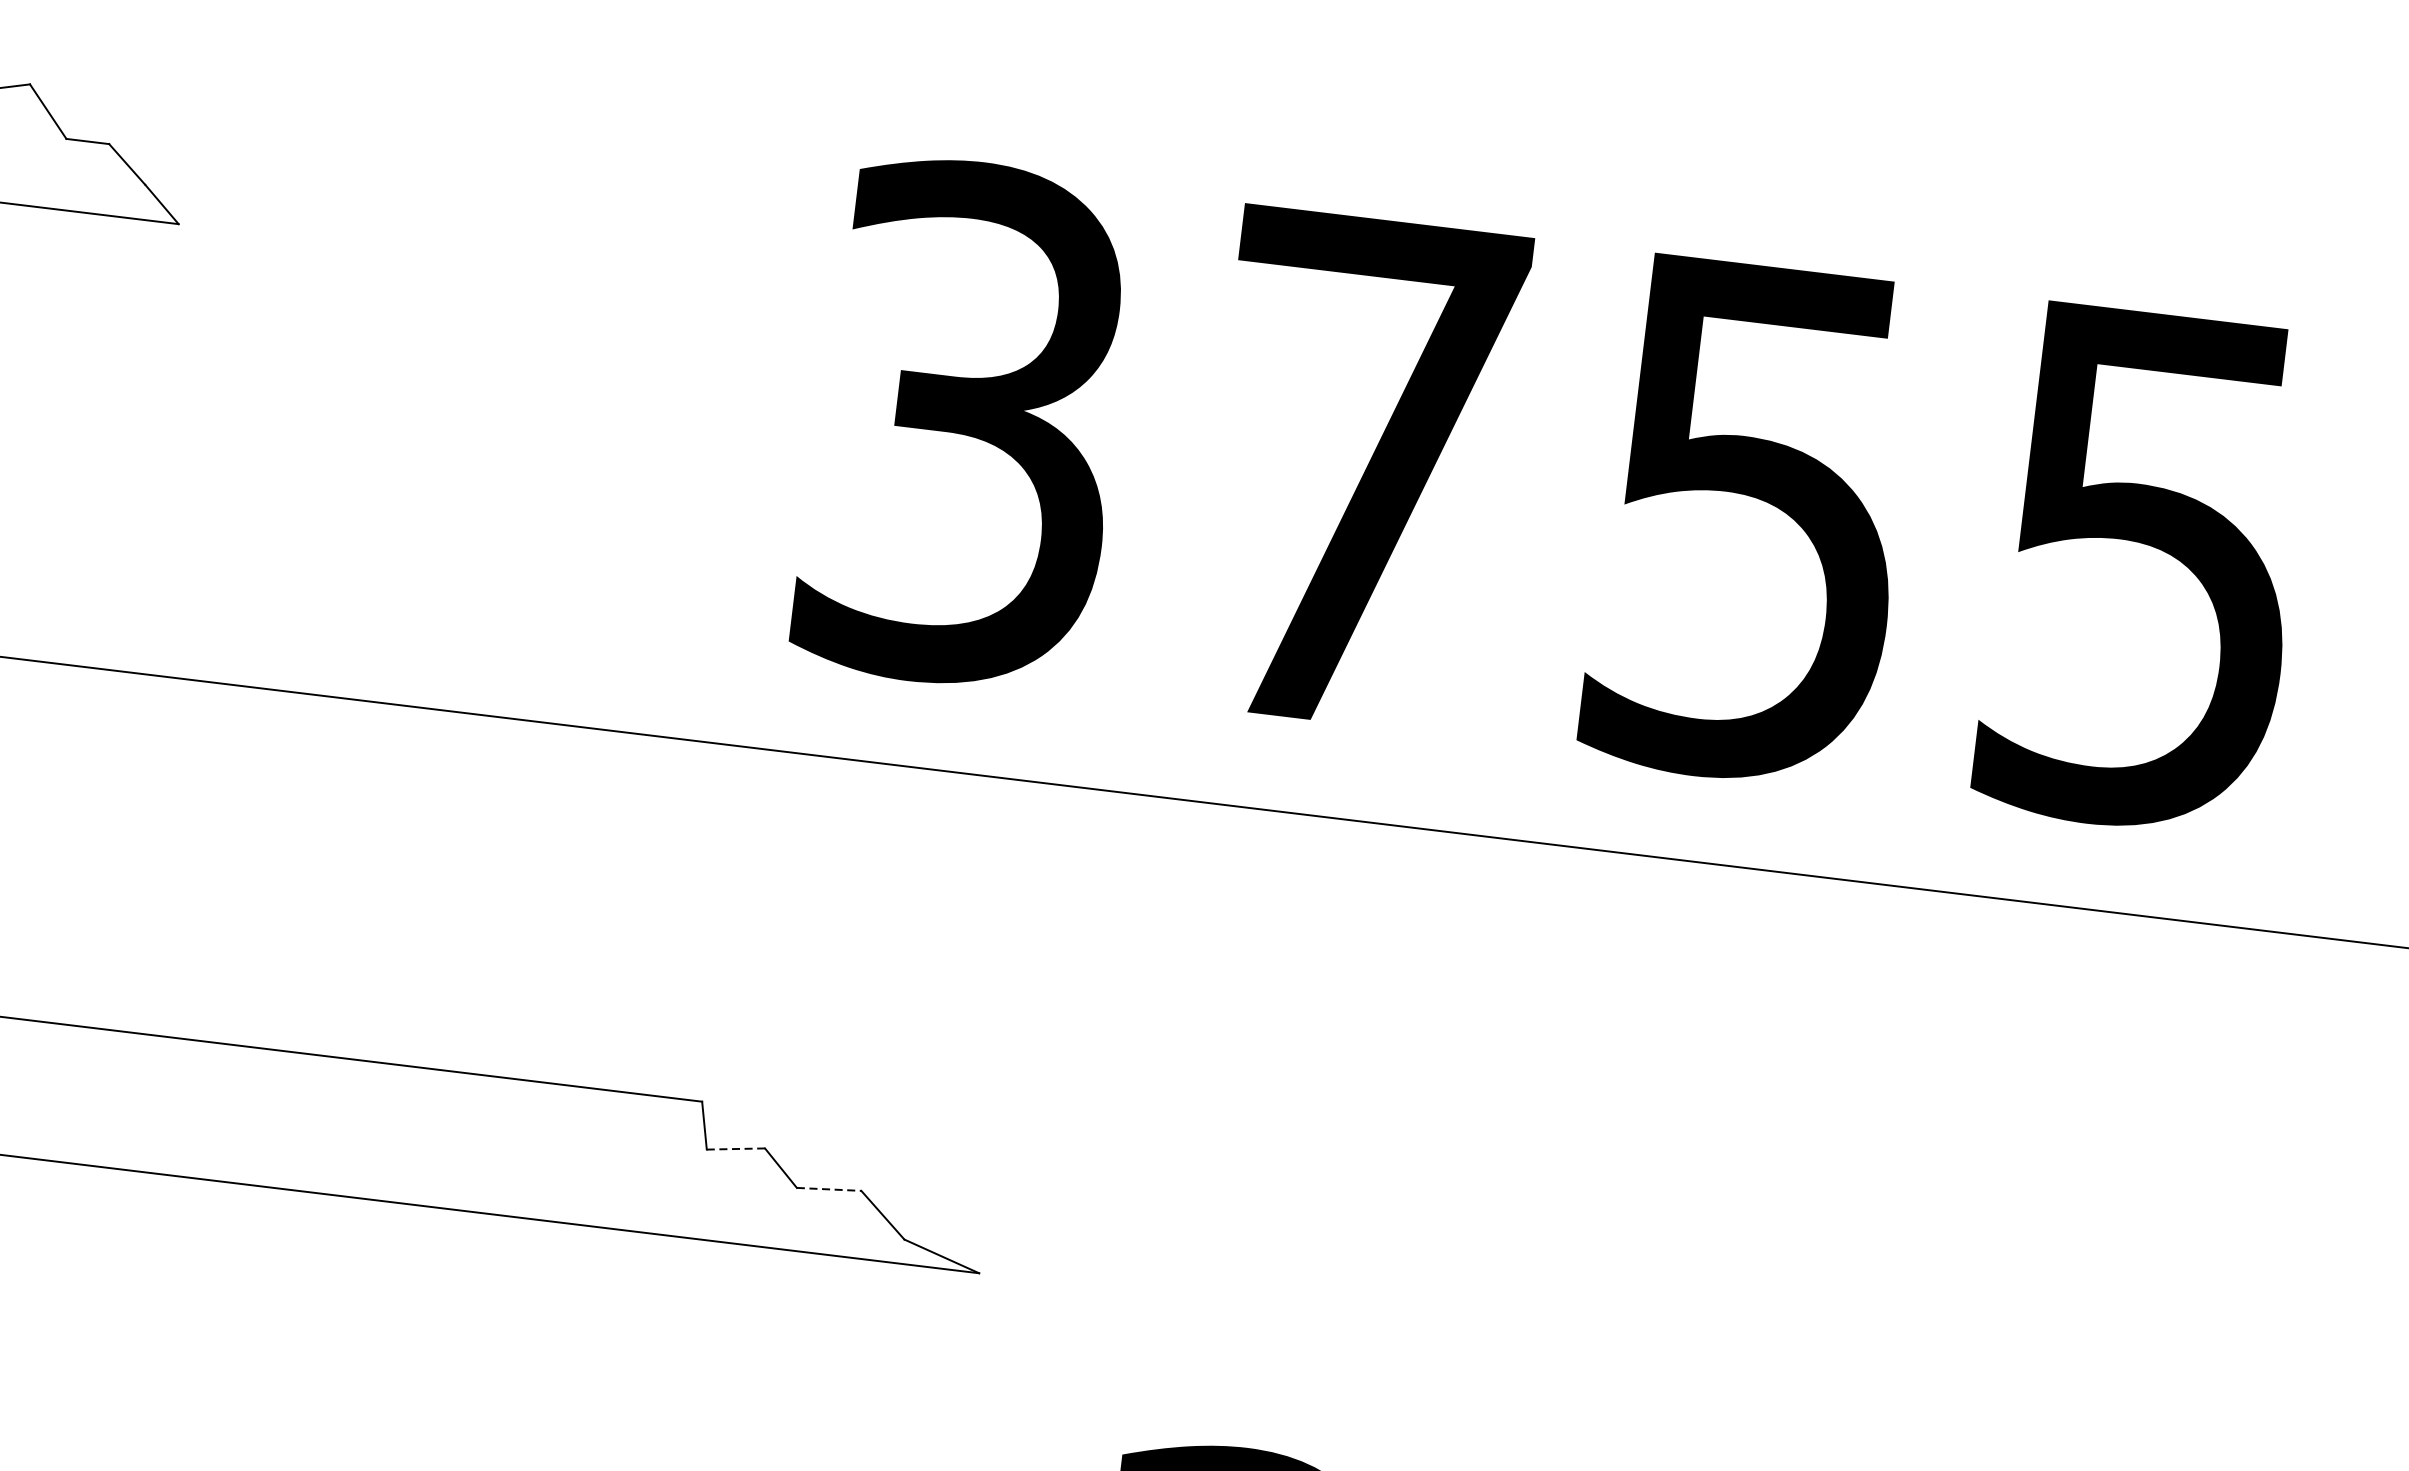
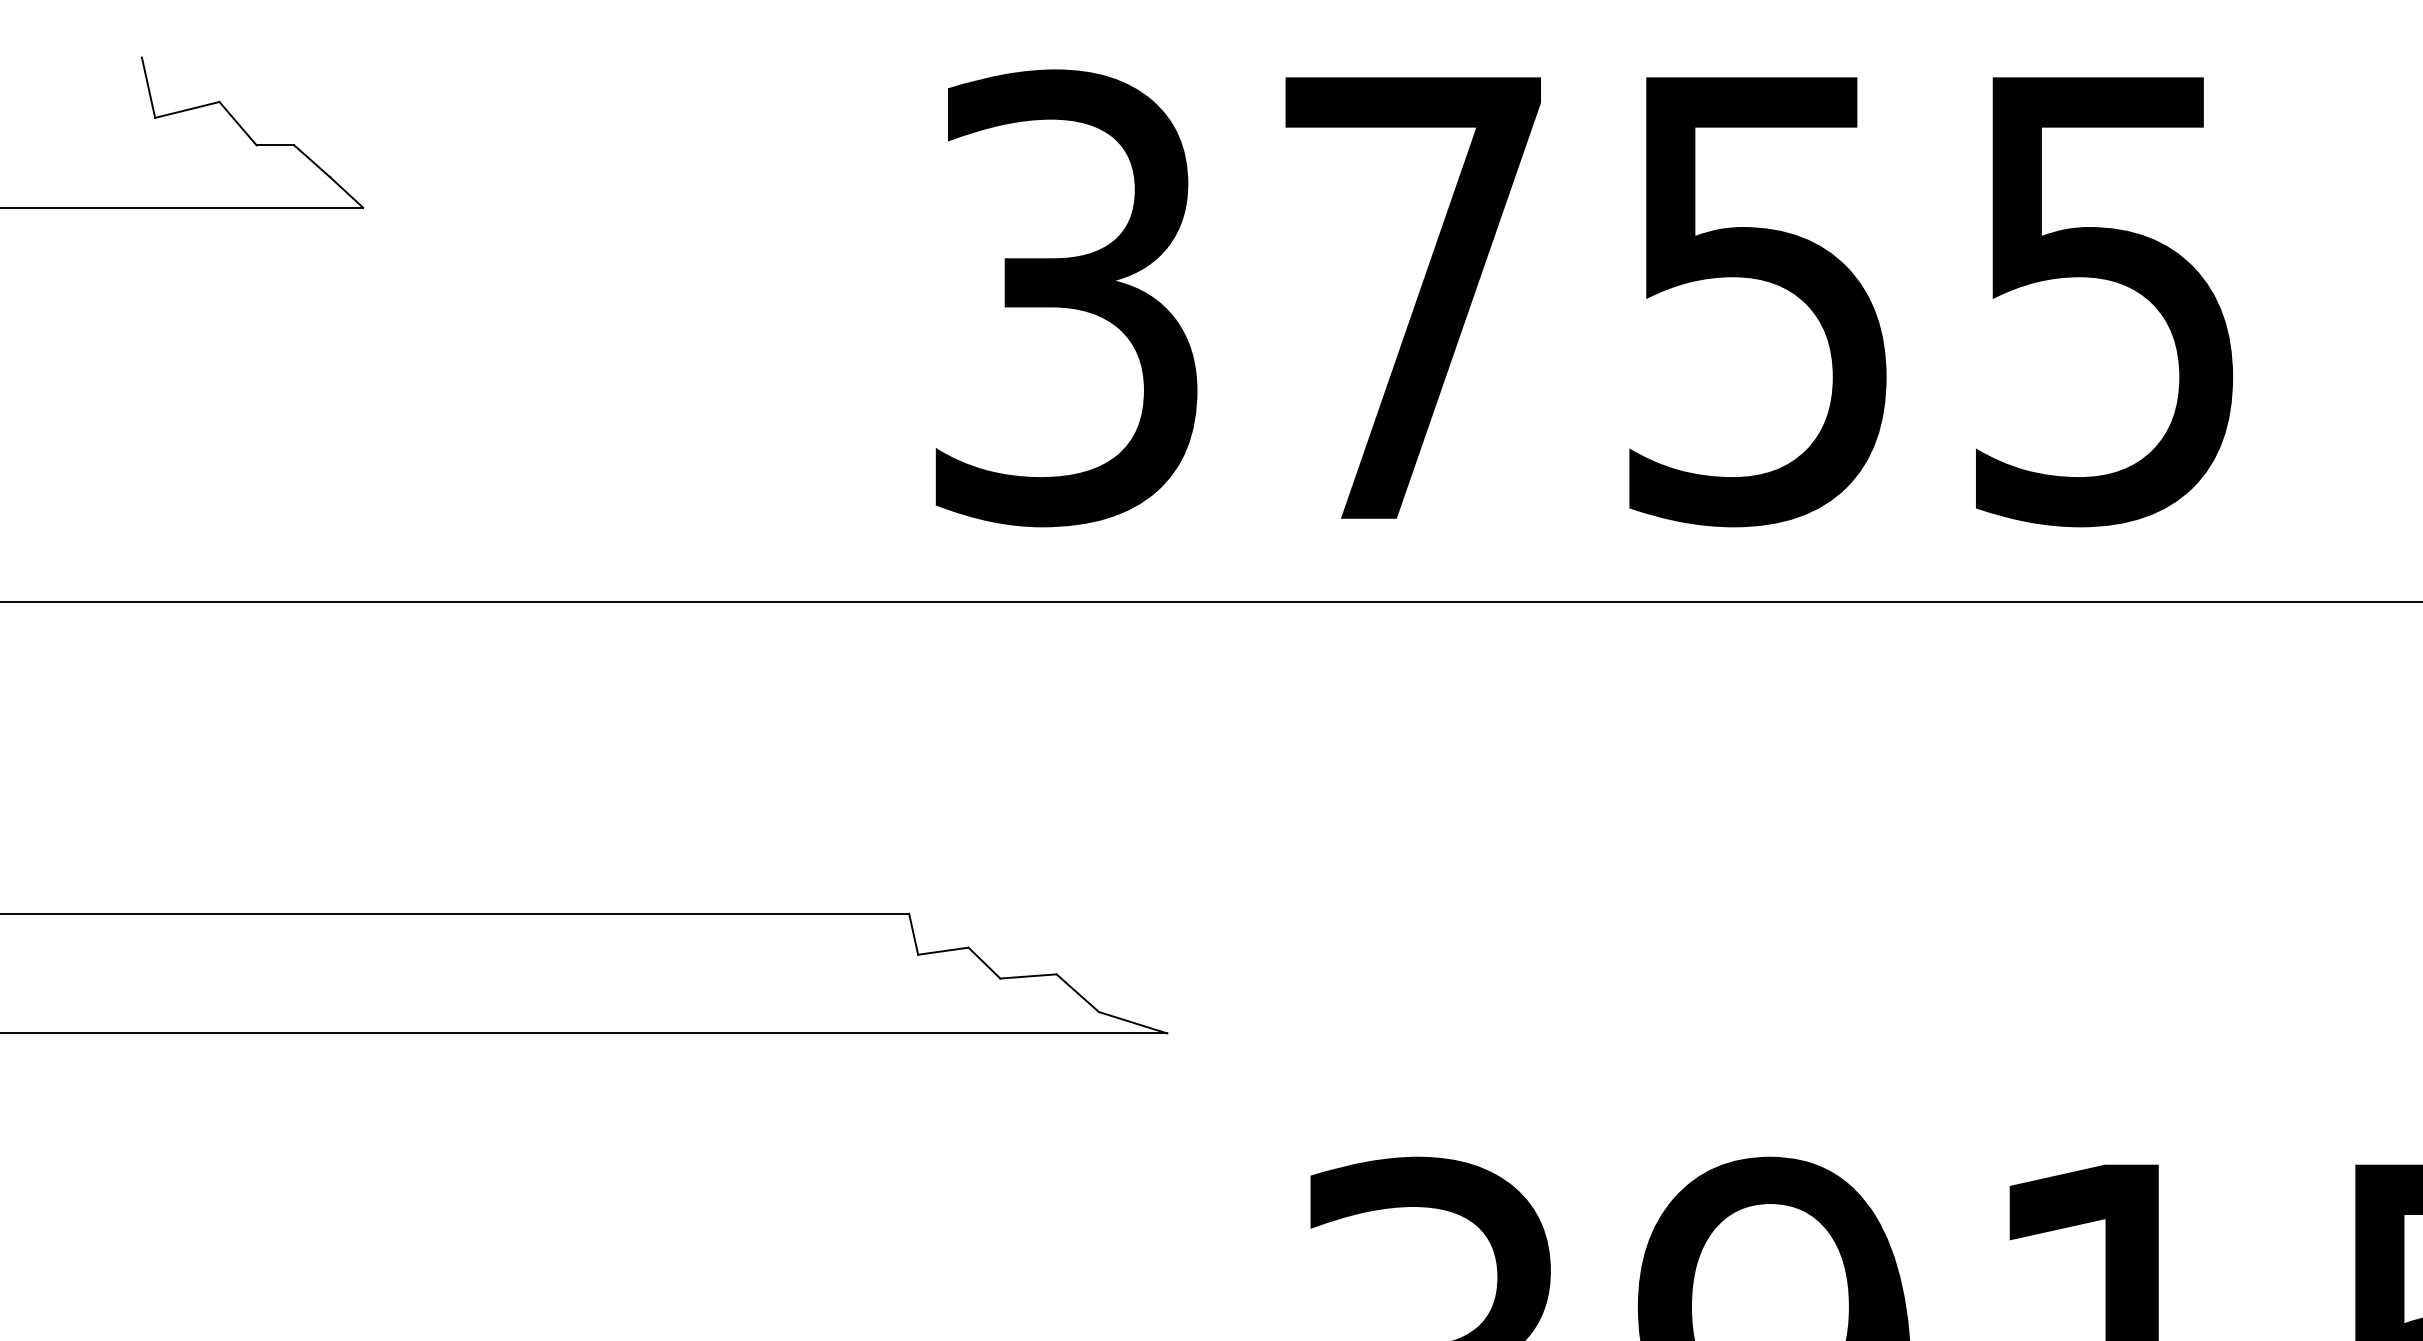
line: (736, 1149) -> (943, 951), dashed -> solid
line: (829, 1189) -> (1028, 976), dashed -> solid

